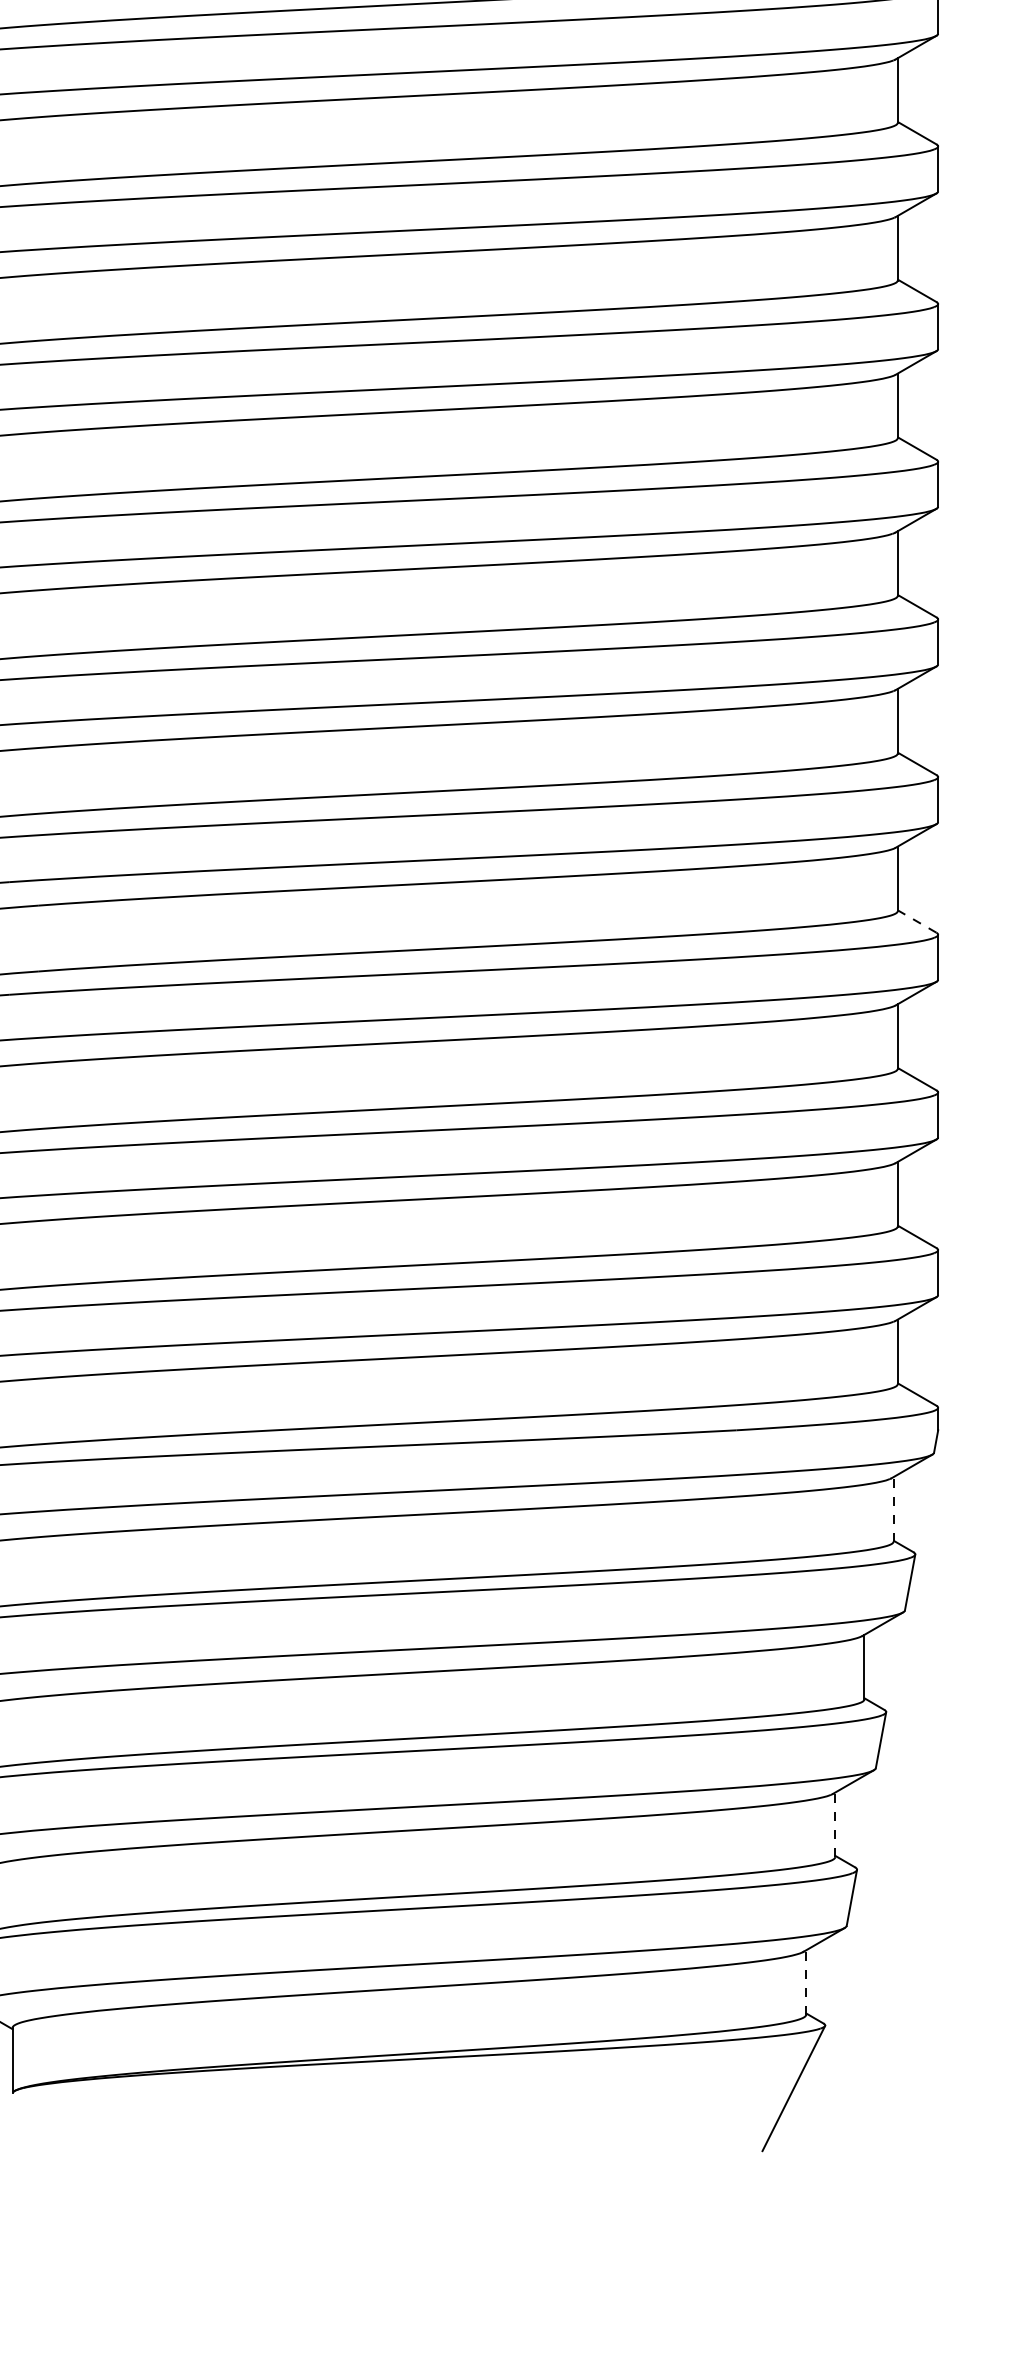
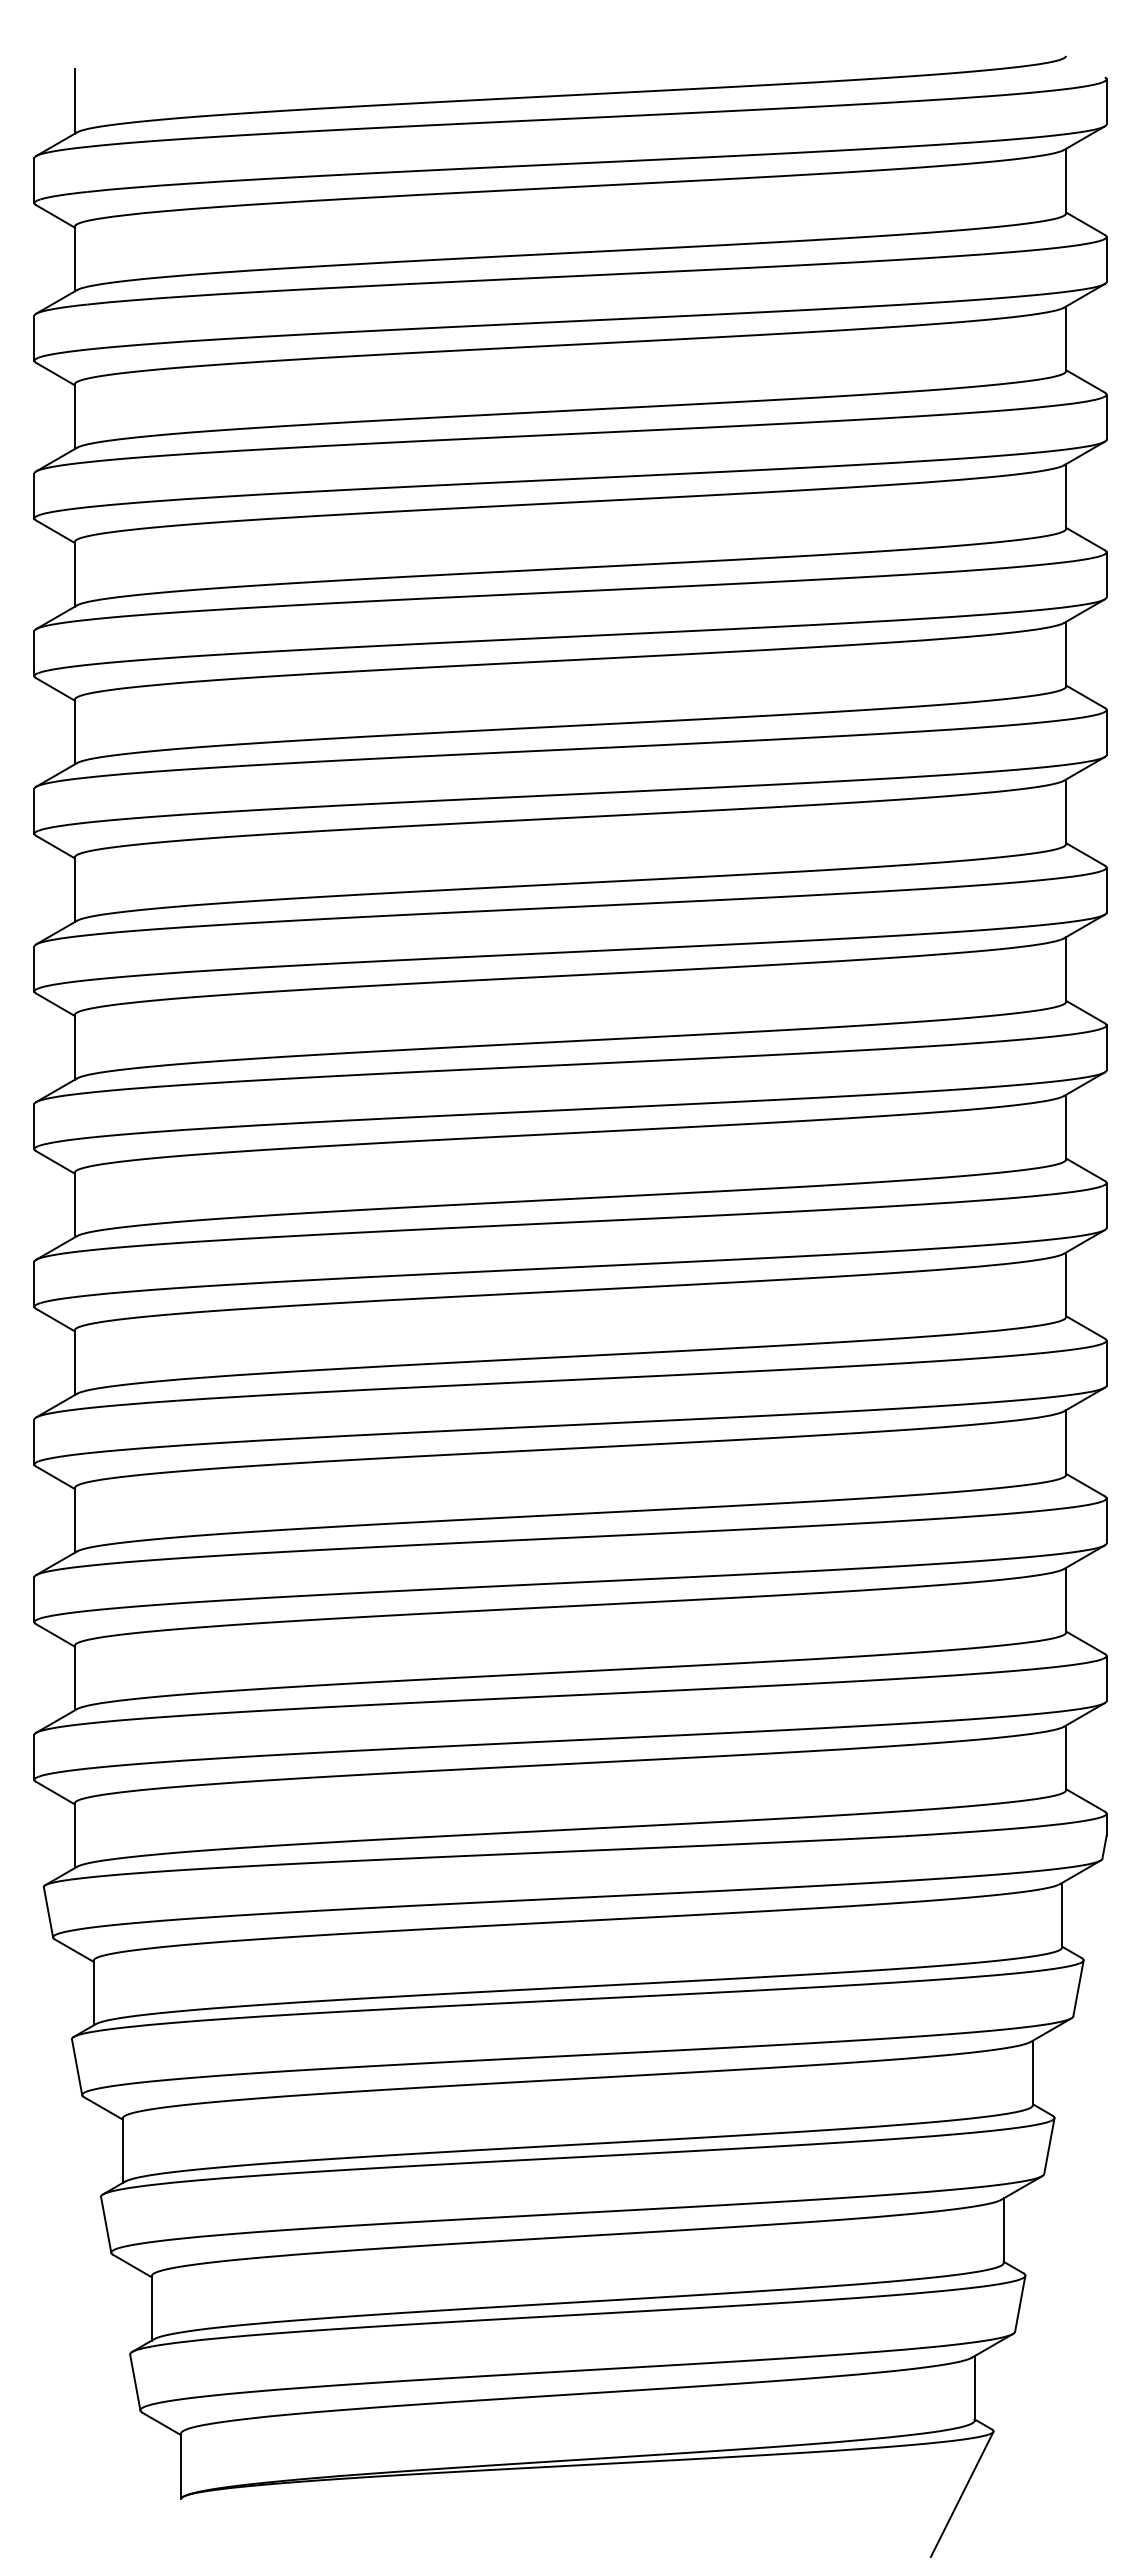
line: (917, 921) -> (1085, 1327), dashed -> solid
line: (893, 1508) -> (1061, 1914), dashed -> solid
line: (835, 1824) -> (1003, 2230), dashed -> solid
line: (806, 1981) -> (974, 2387), dashed -> solid

